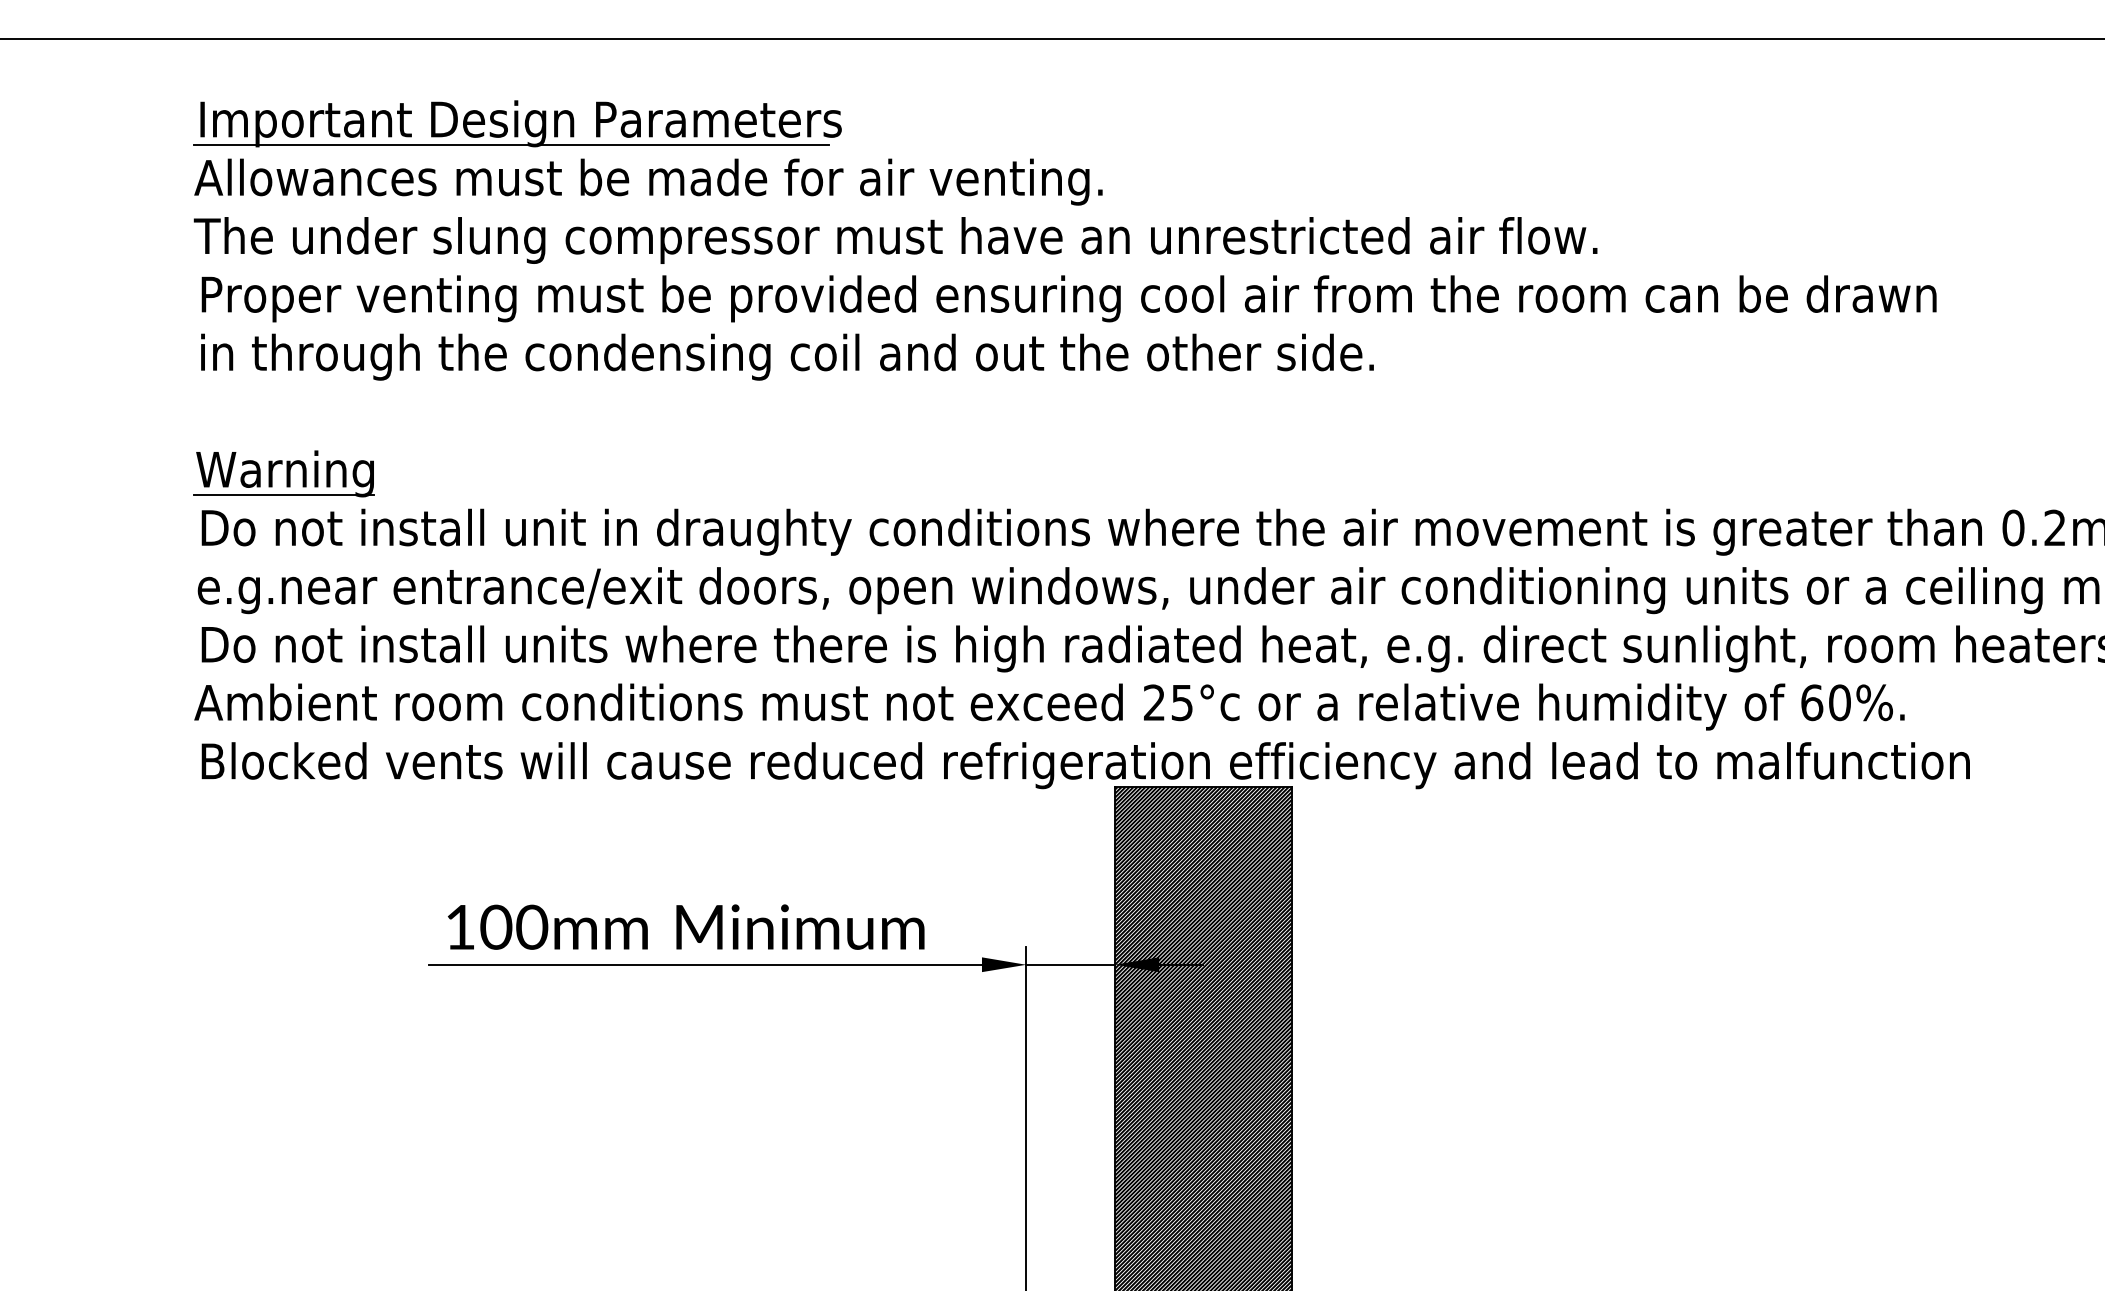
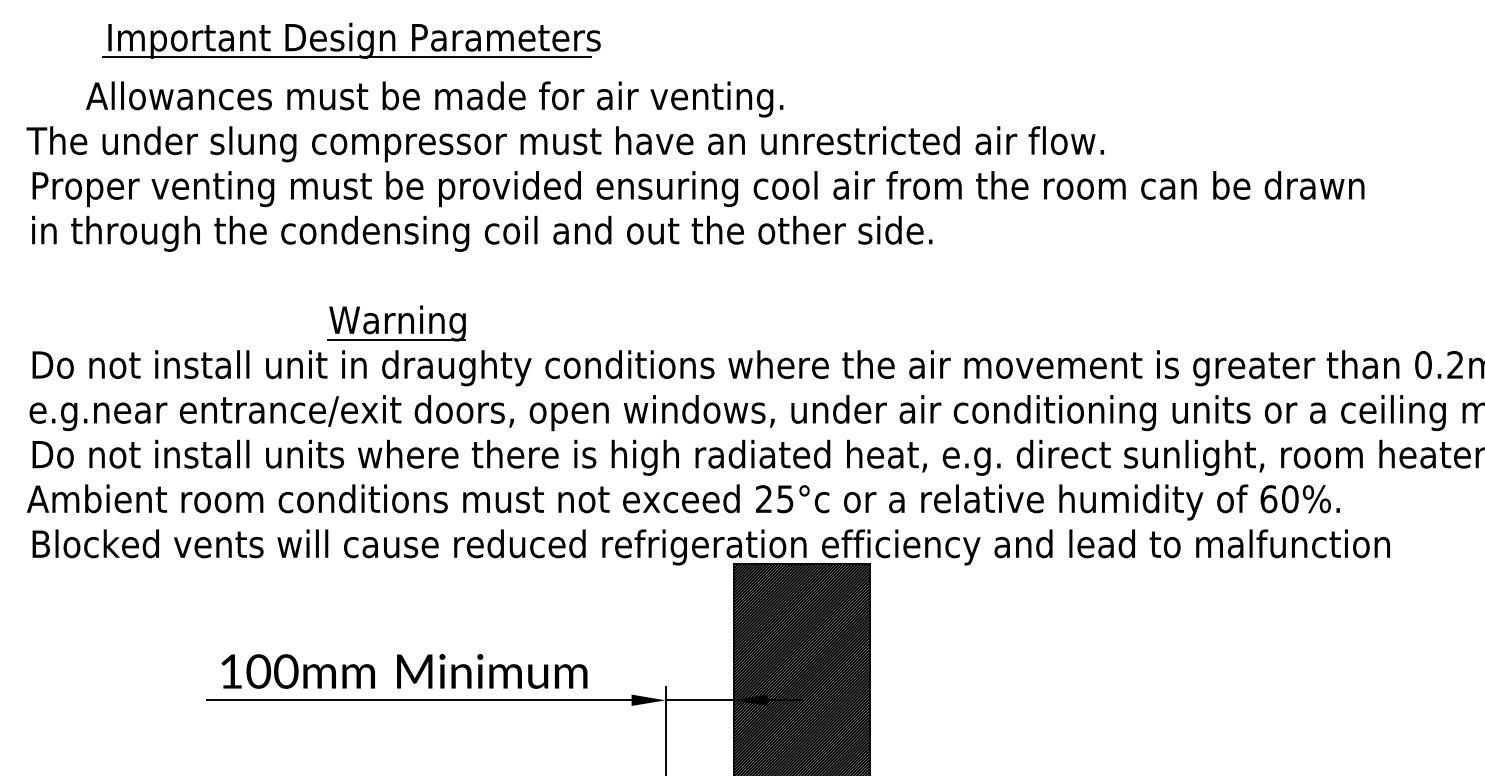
part: (517, 123) -> (351, 40), moved
text: (648, 181) -> (434, 98), moved
part: (283, 473) -> (396, 323), moved

